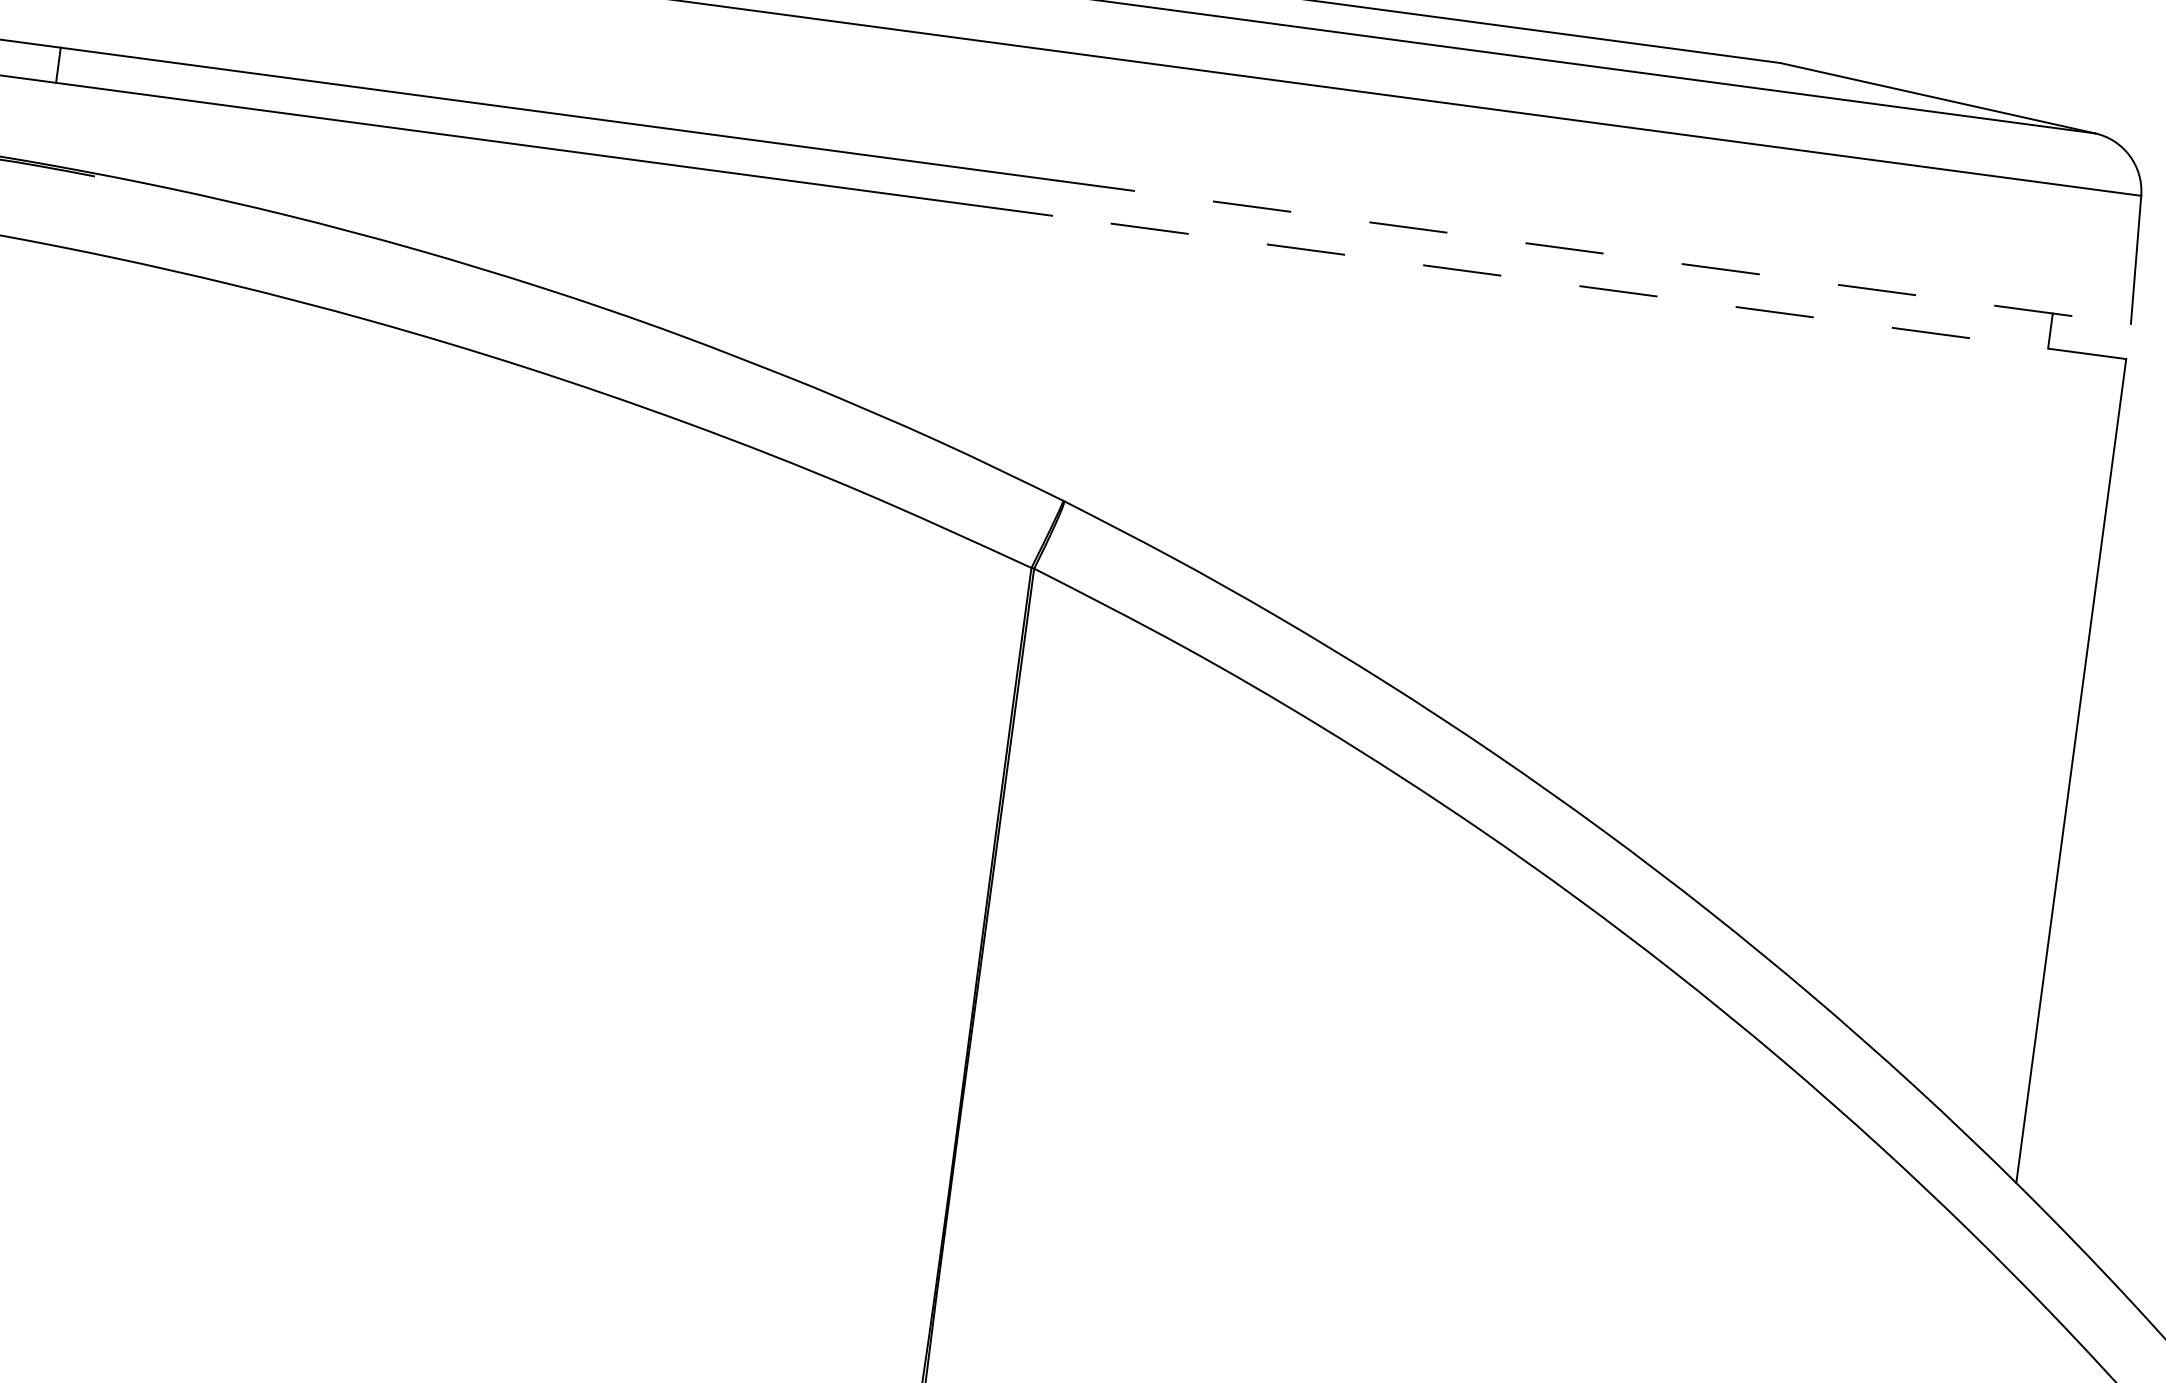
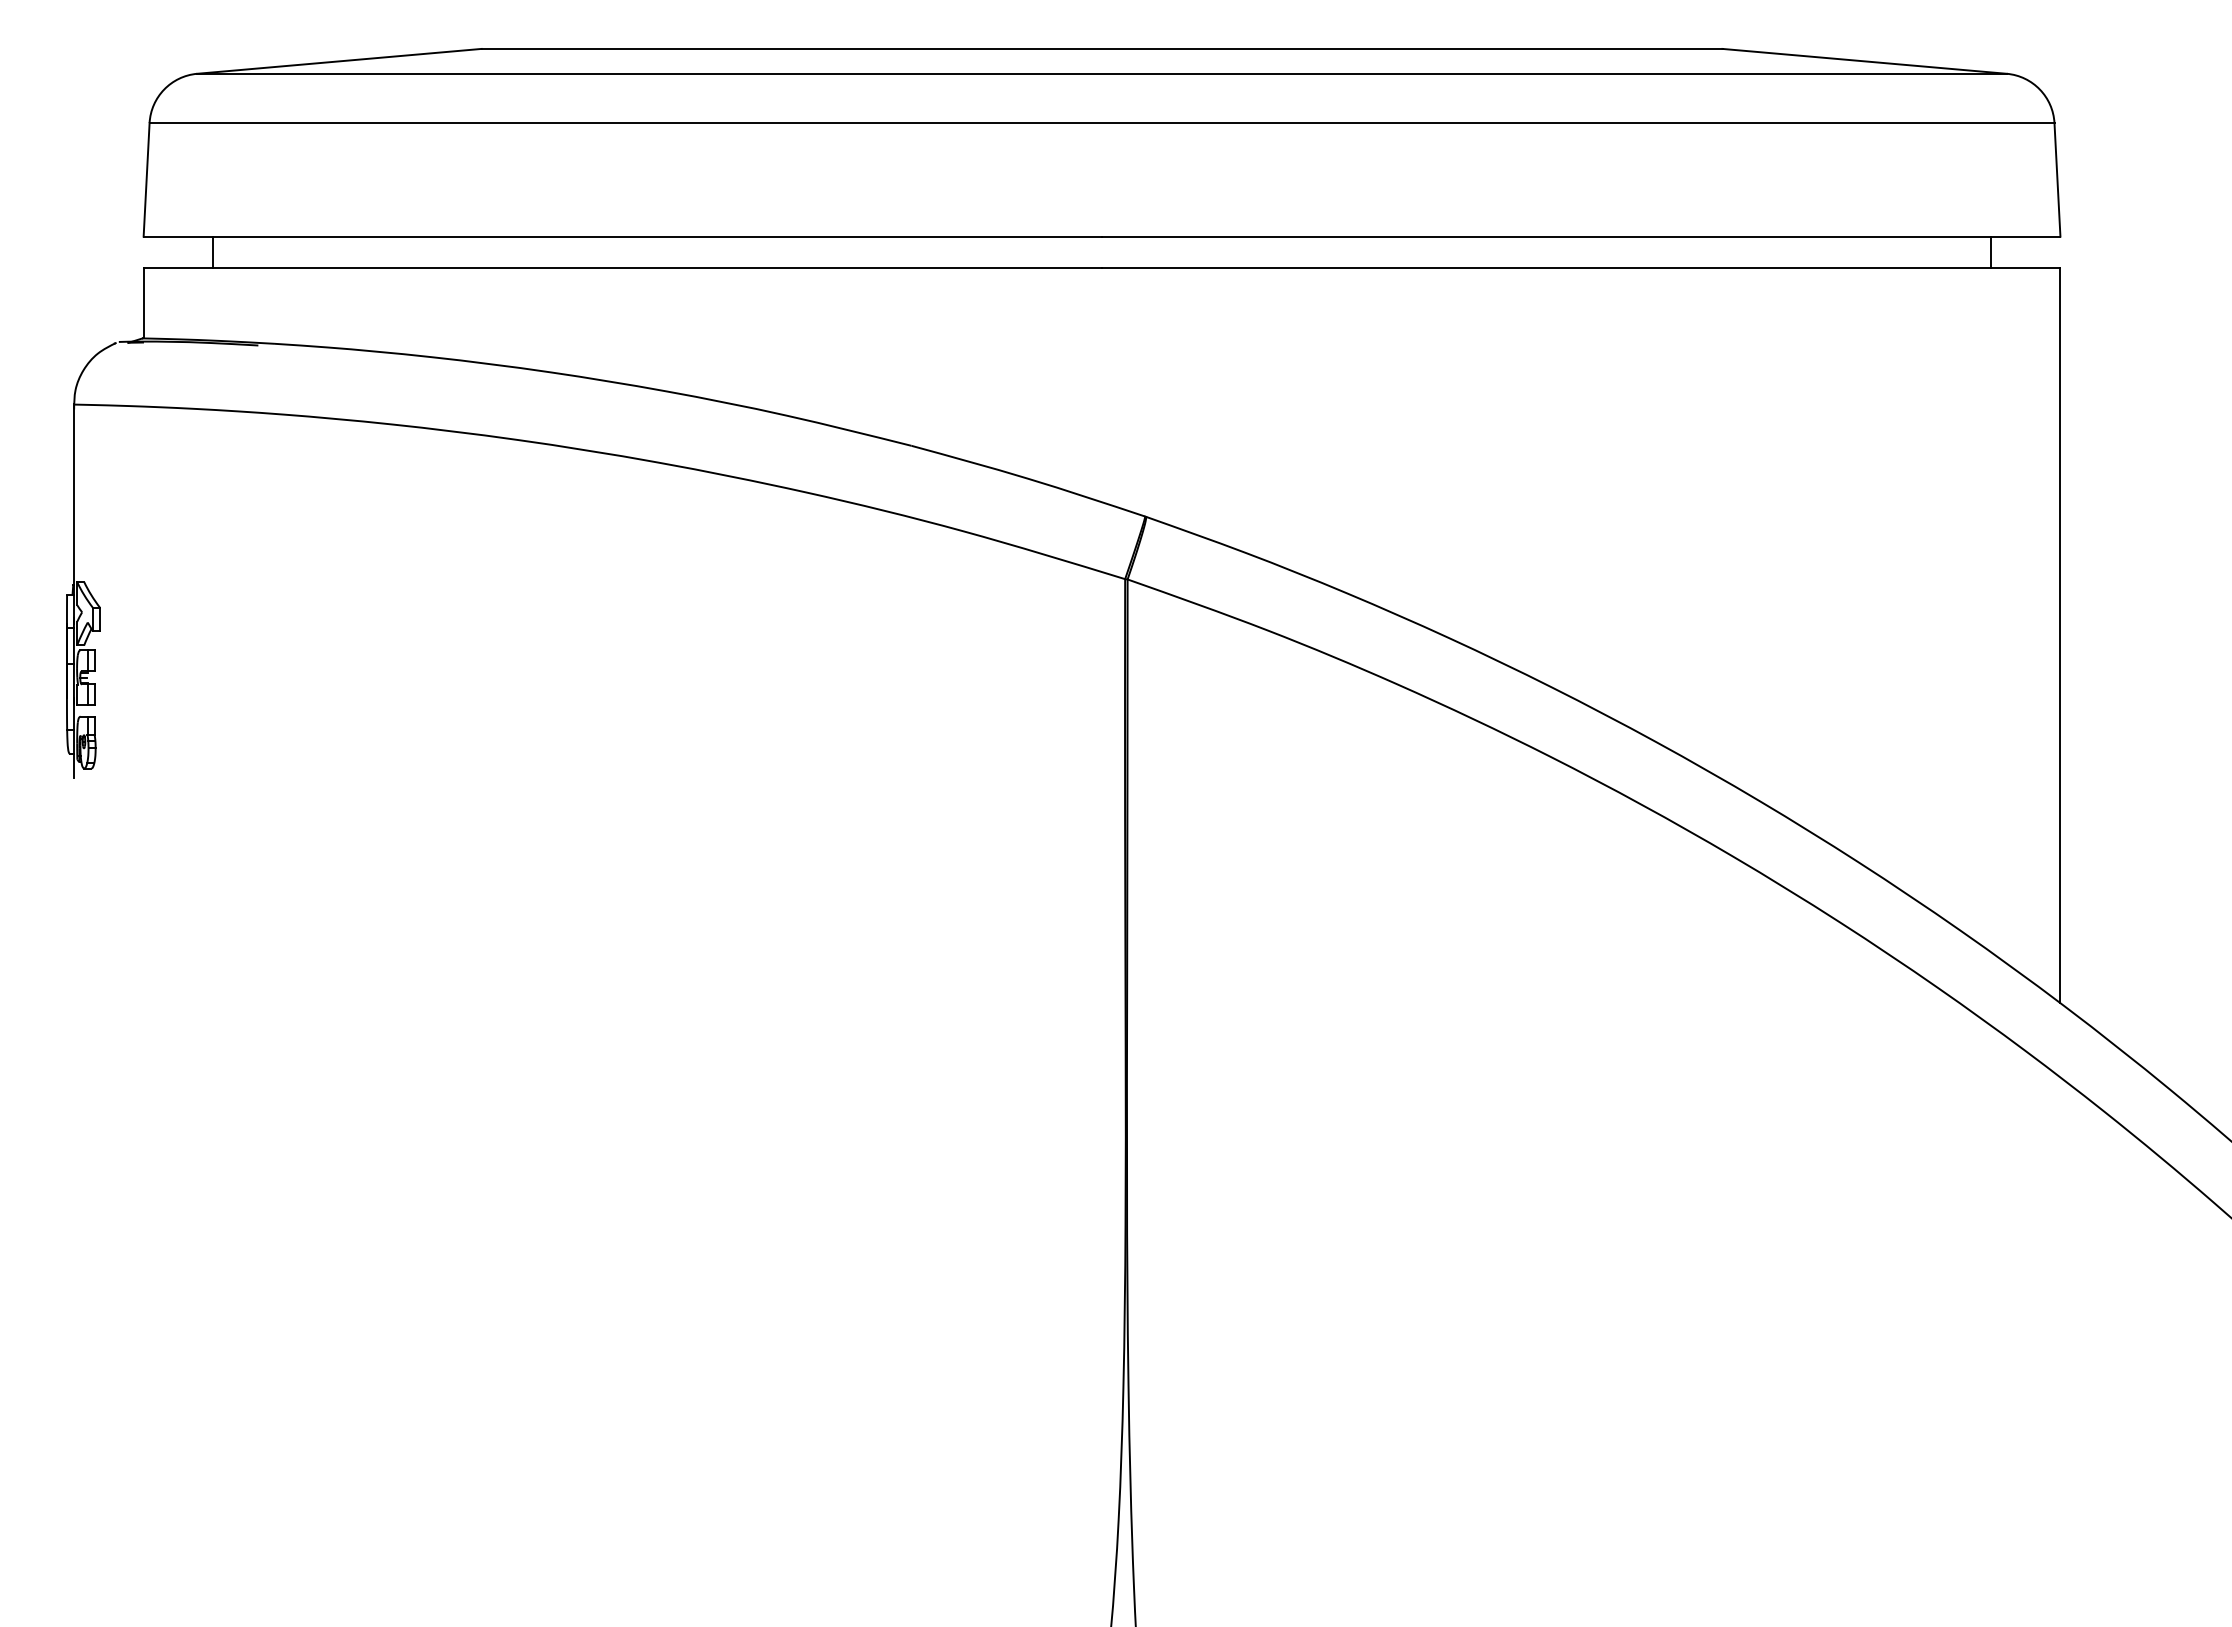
line: (1594, 252) -> (1581, 236), dashed -> solid
line: (1588, 286) -> (1580, 267), dashed -> solid

